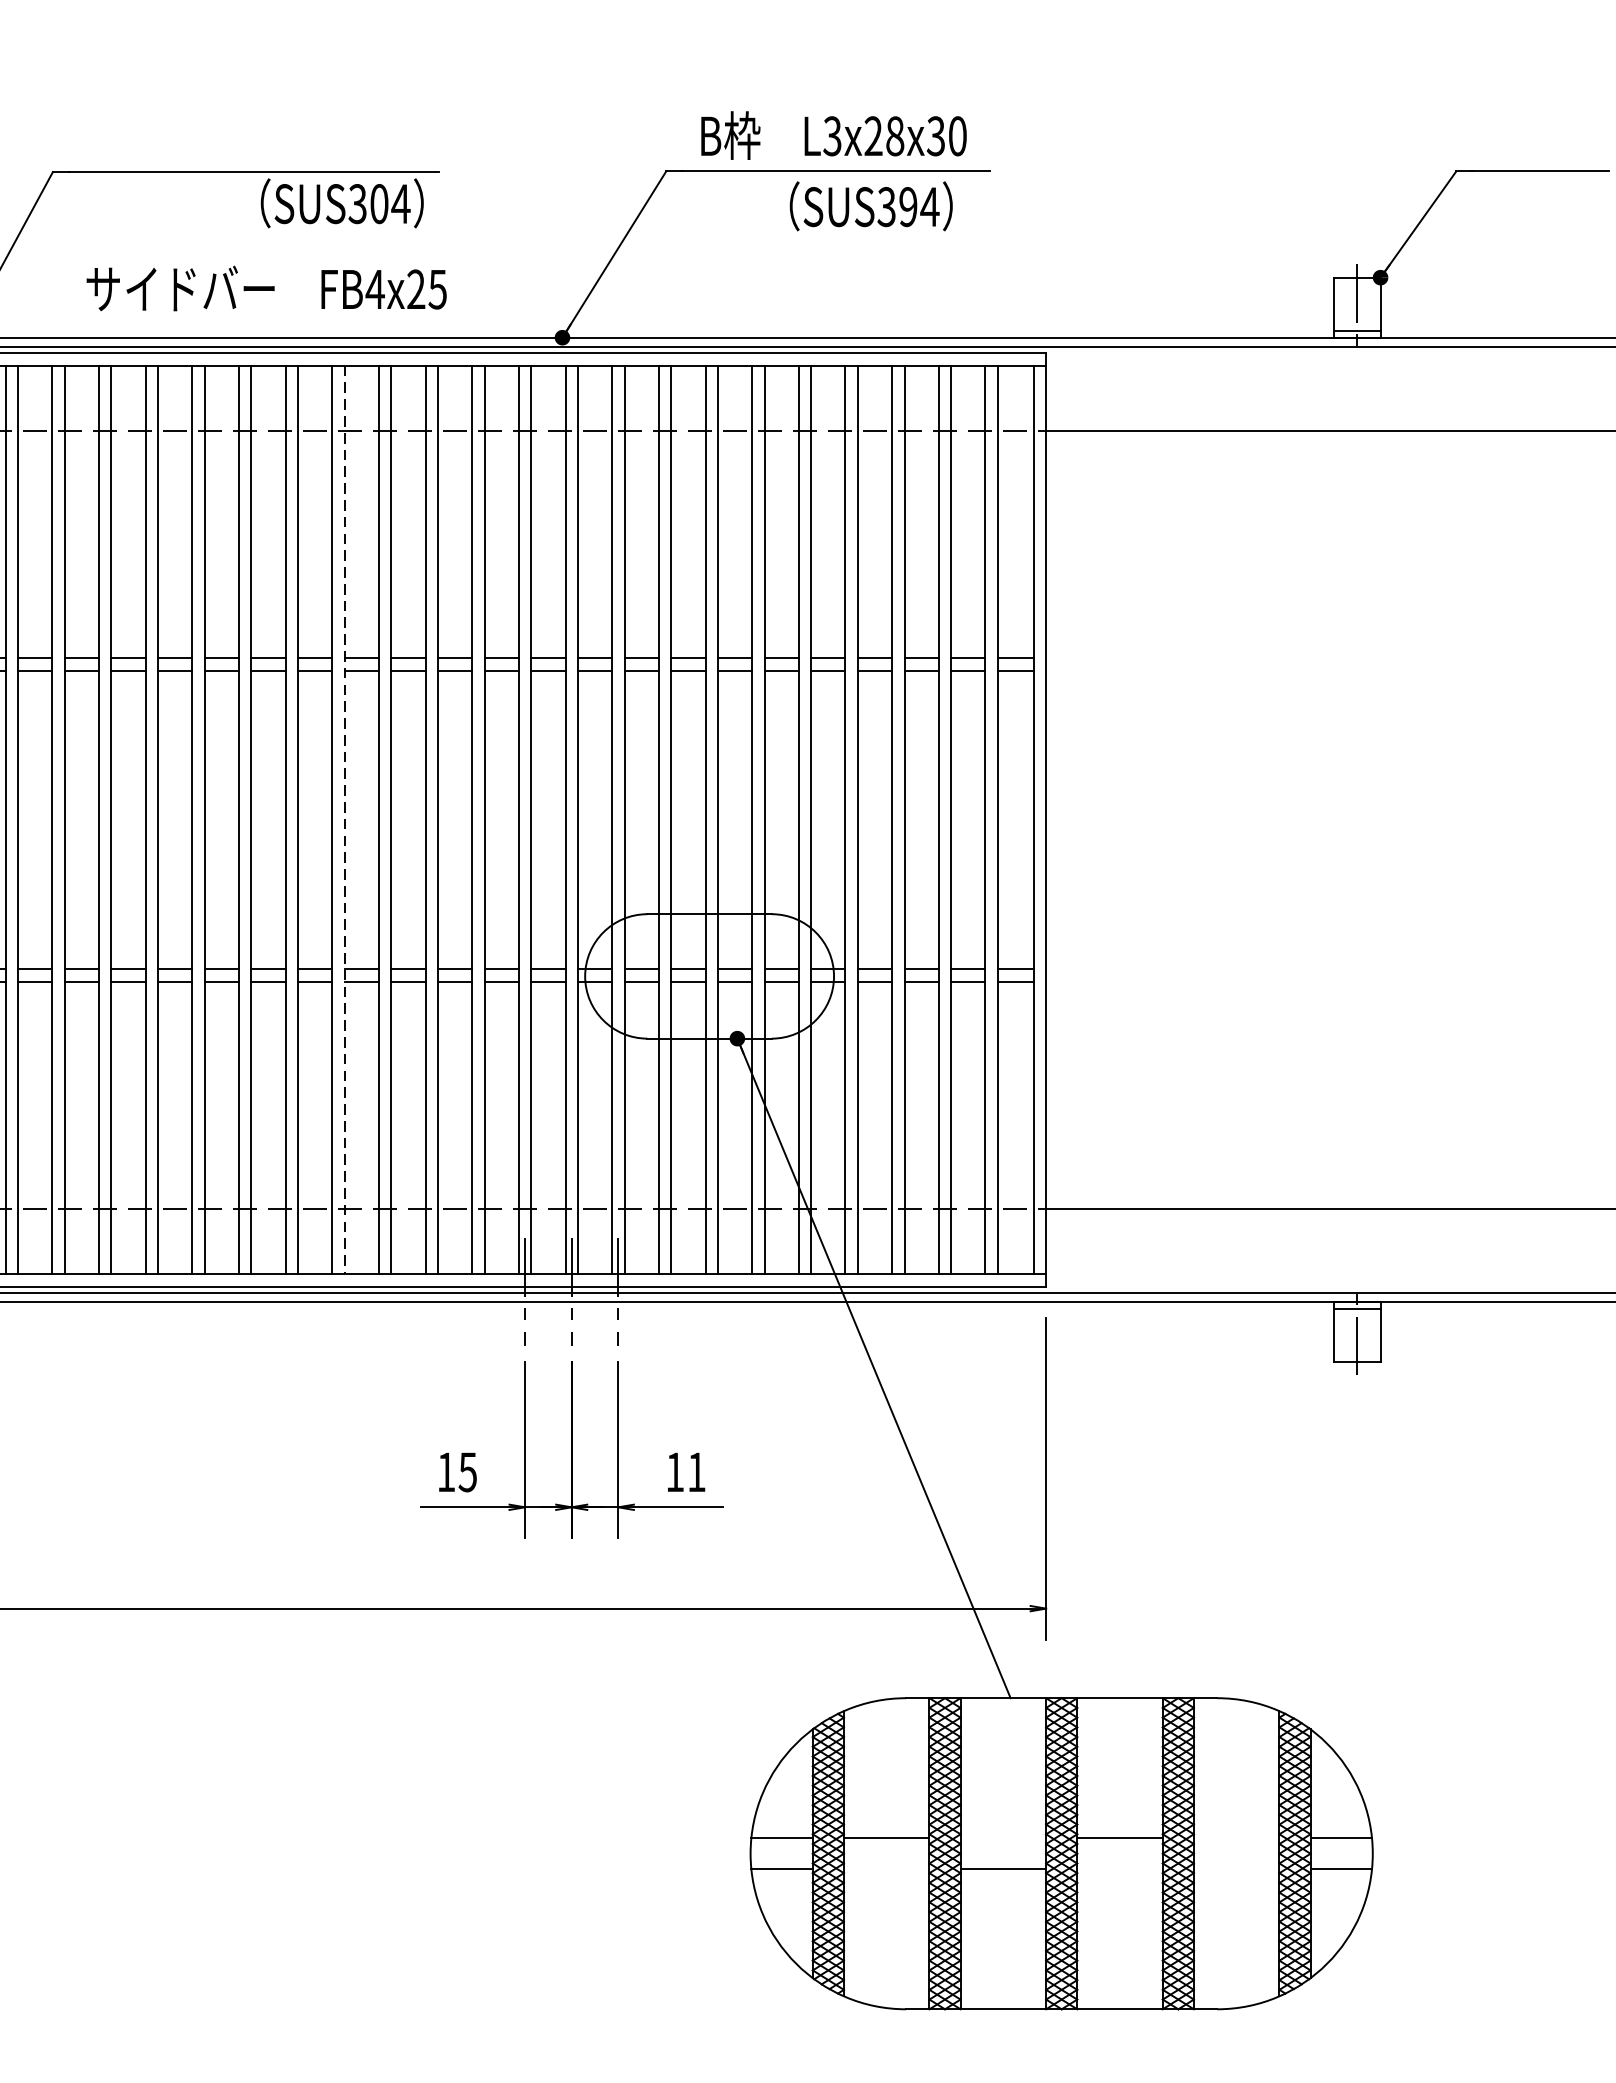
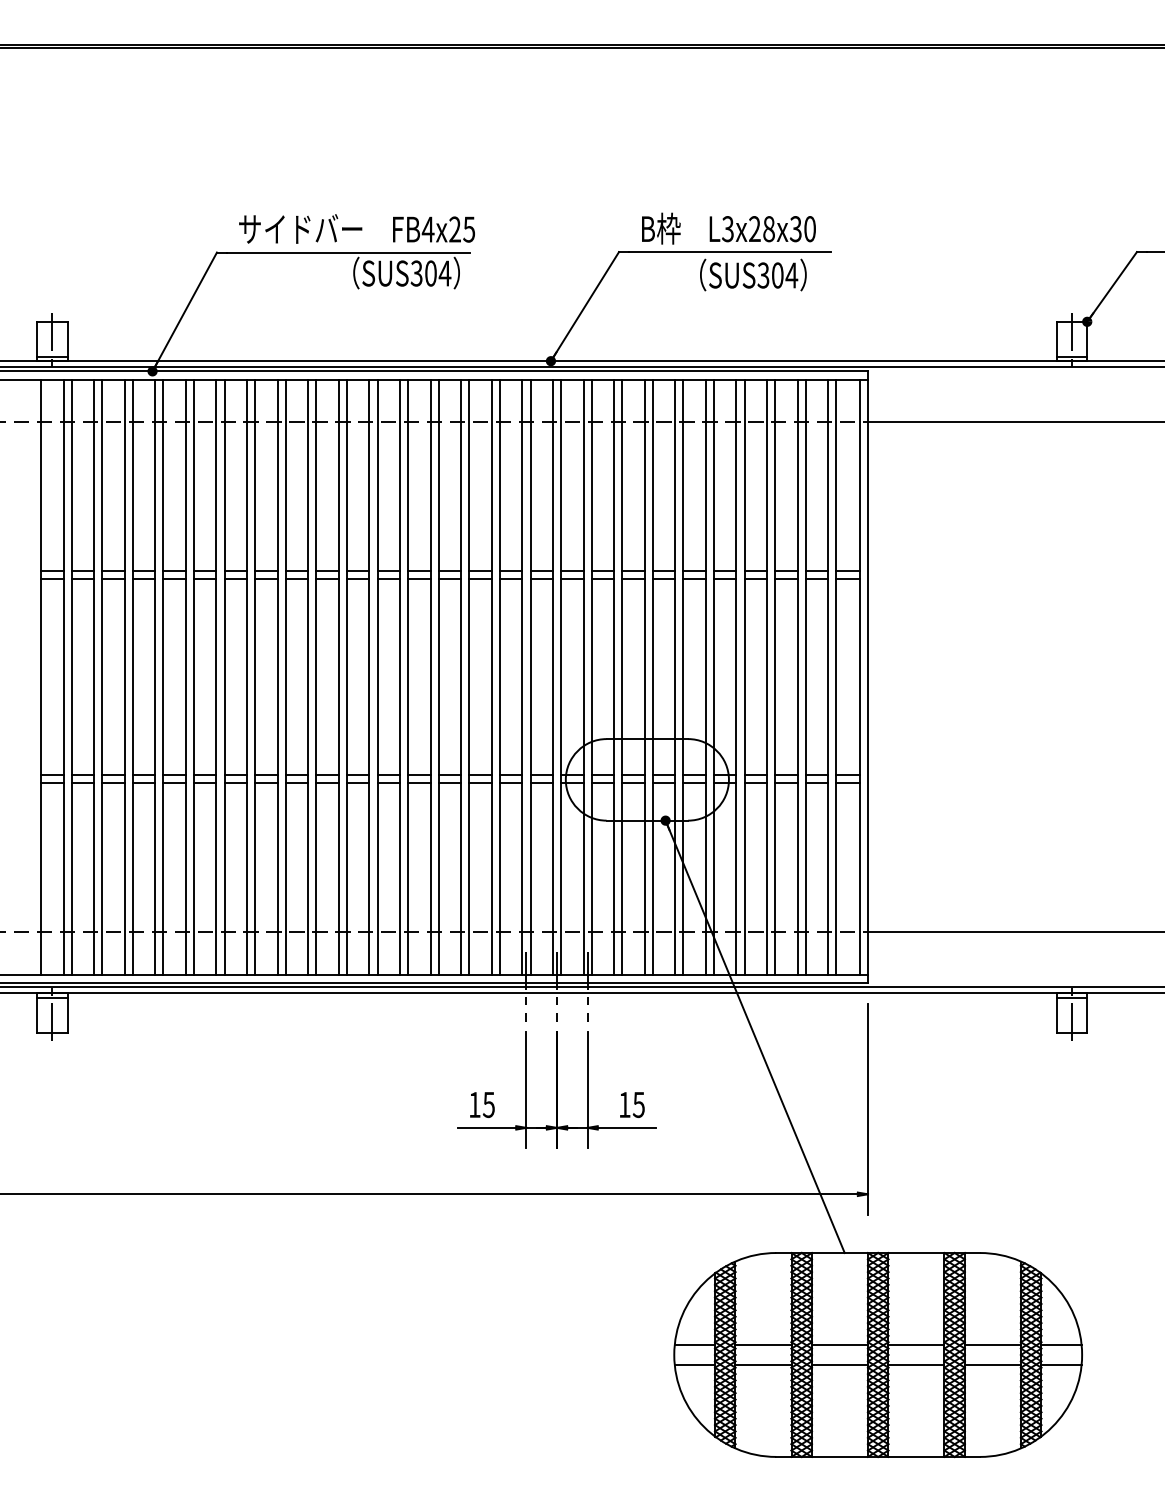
text: (908, 207) -> (777, 275), SUS394 -> SUS304
text: (265, 287) -> (356, 228), moved
line: (345, 820) -> (408, 677), dashed -> solid
text: (696, 1473) -> (638, 1105), 11 -> 15
line: (1002, 1837) -> (839, 1344), added
line: (1236, 1837) -> (992, 1344), added
line: (886, 1869) -> (763, 1365), added
line: (1120, 1869) -> (916, 1365), added
line: (1236, 1869) -> (992, 1365), added

